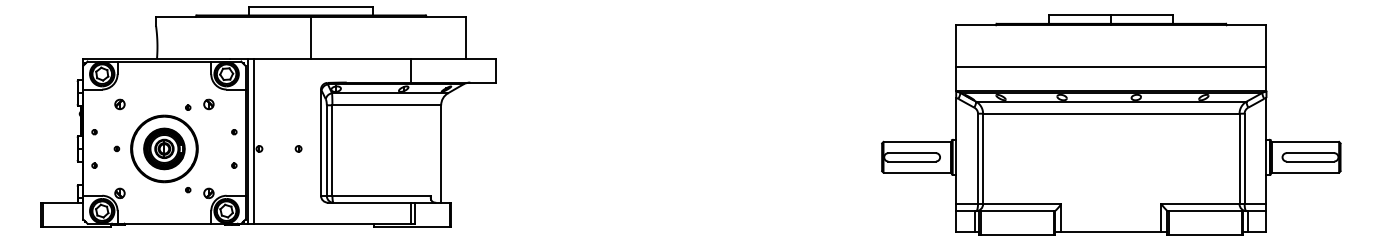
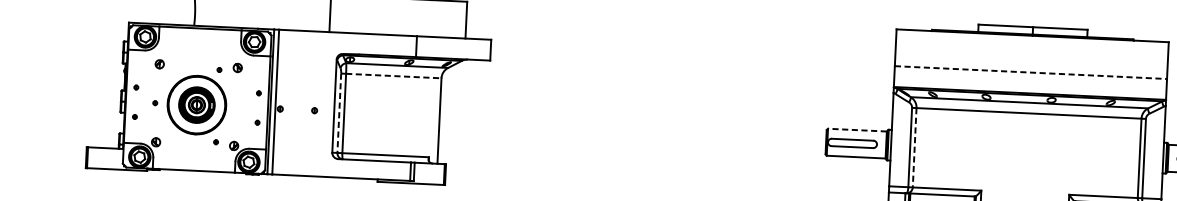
line: (1111, 67) -> (1031, 72), solid -> dashed
line: (387, 105) -> (394, 76), solid -> dashed
line: (917, 141) -> (857, 129), solid -> dashed
line: (326, 151) -> (338, 114), solid -> dashed
line: (983, 159) -> (914, 148), solid -> dashed

